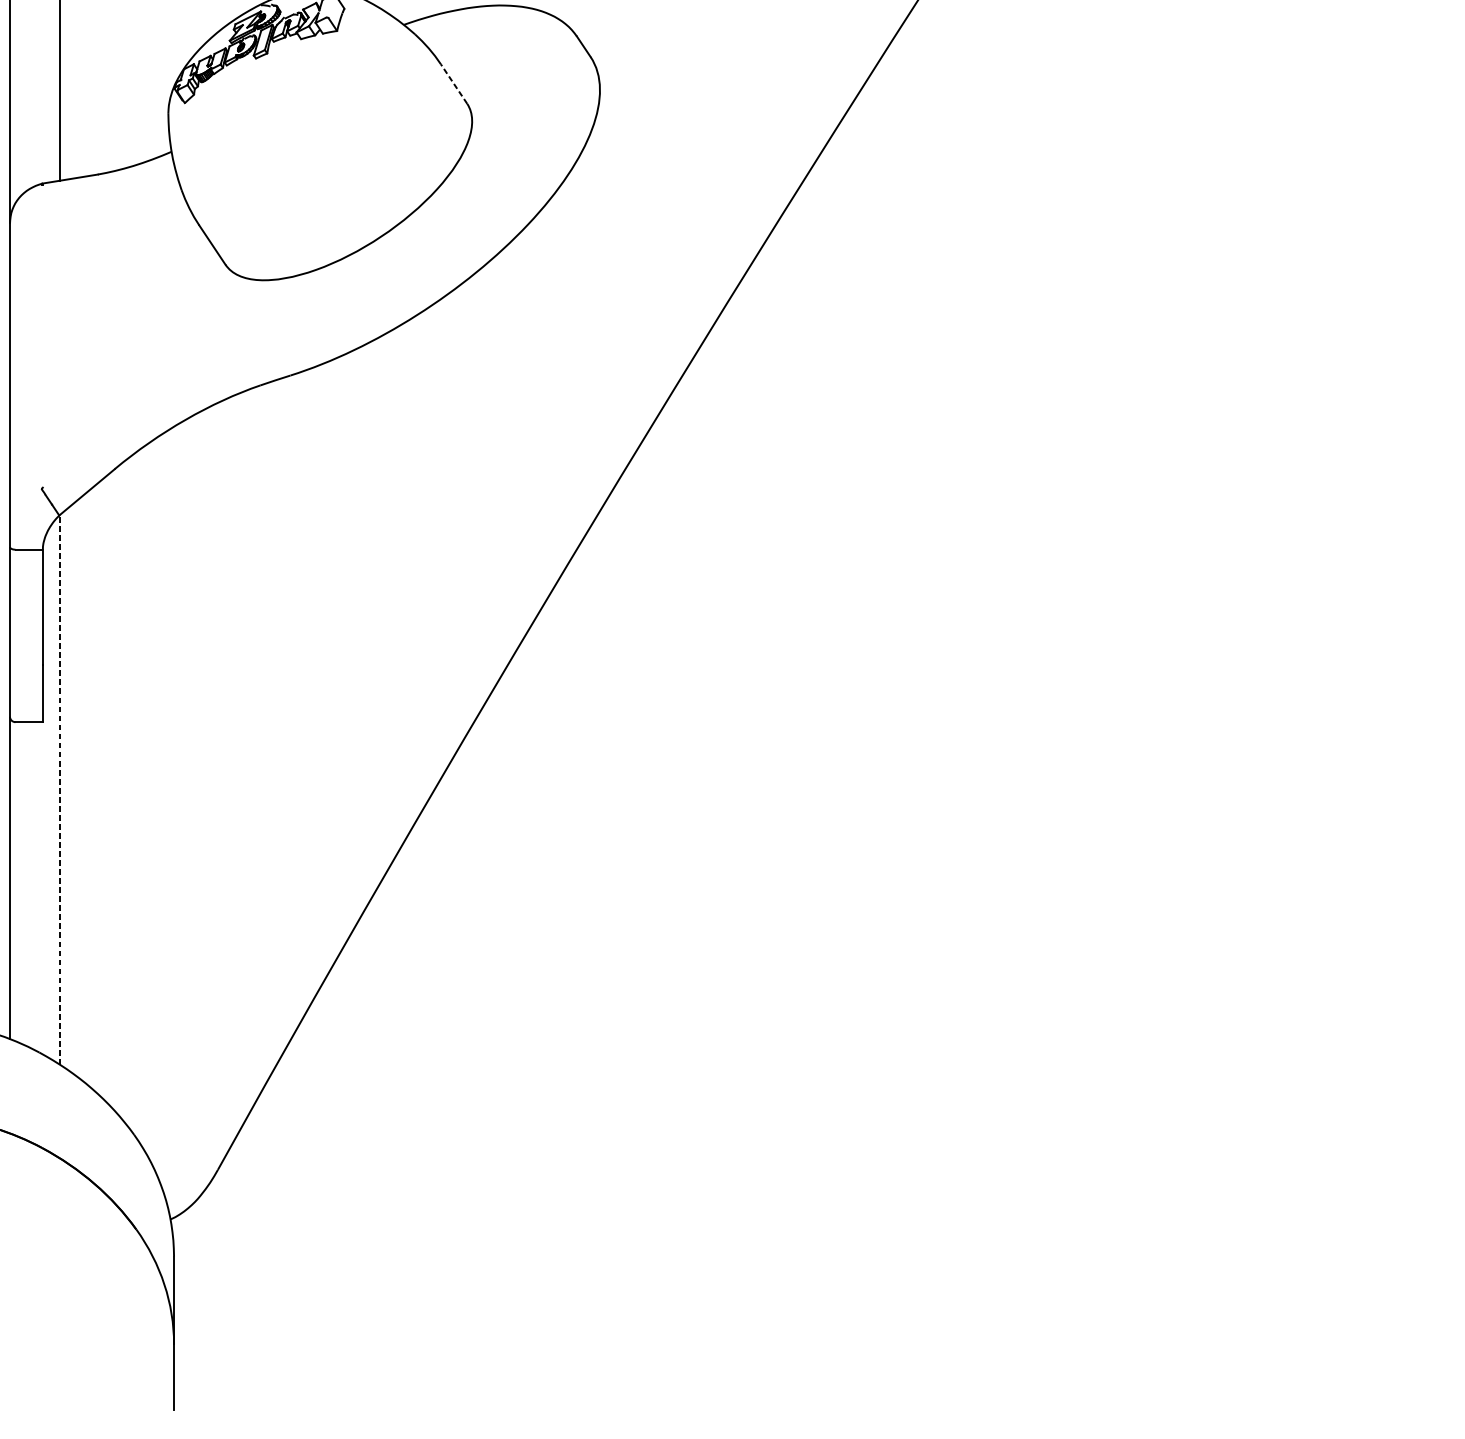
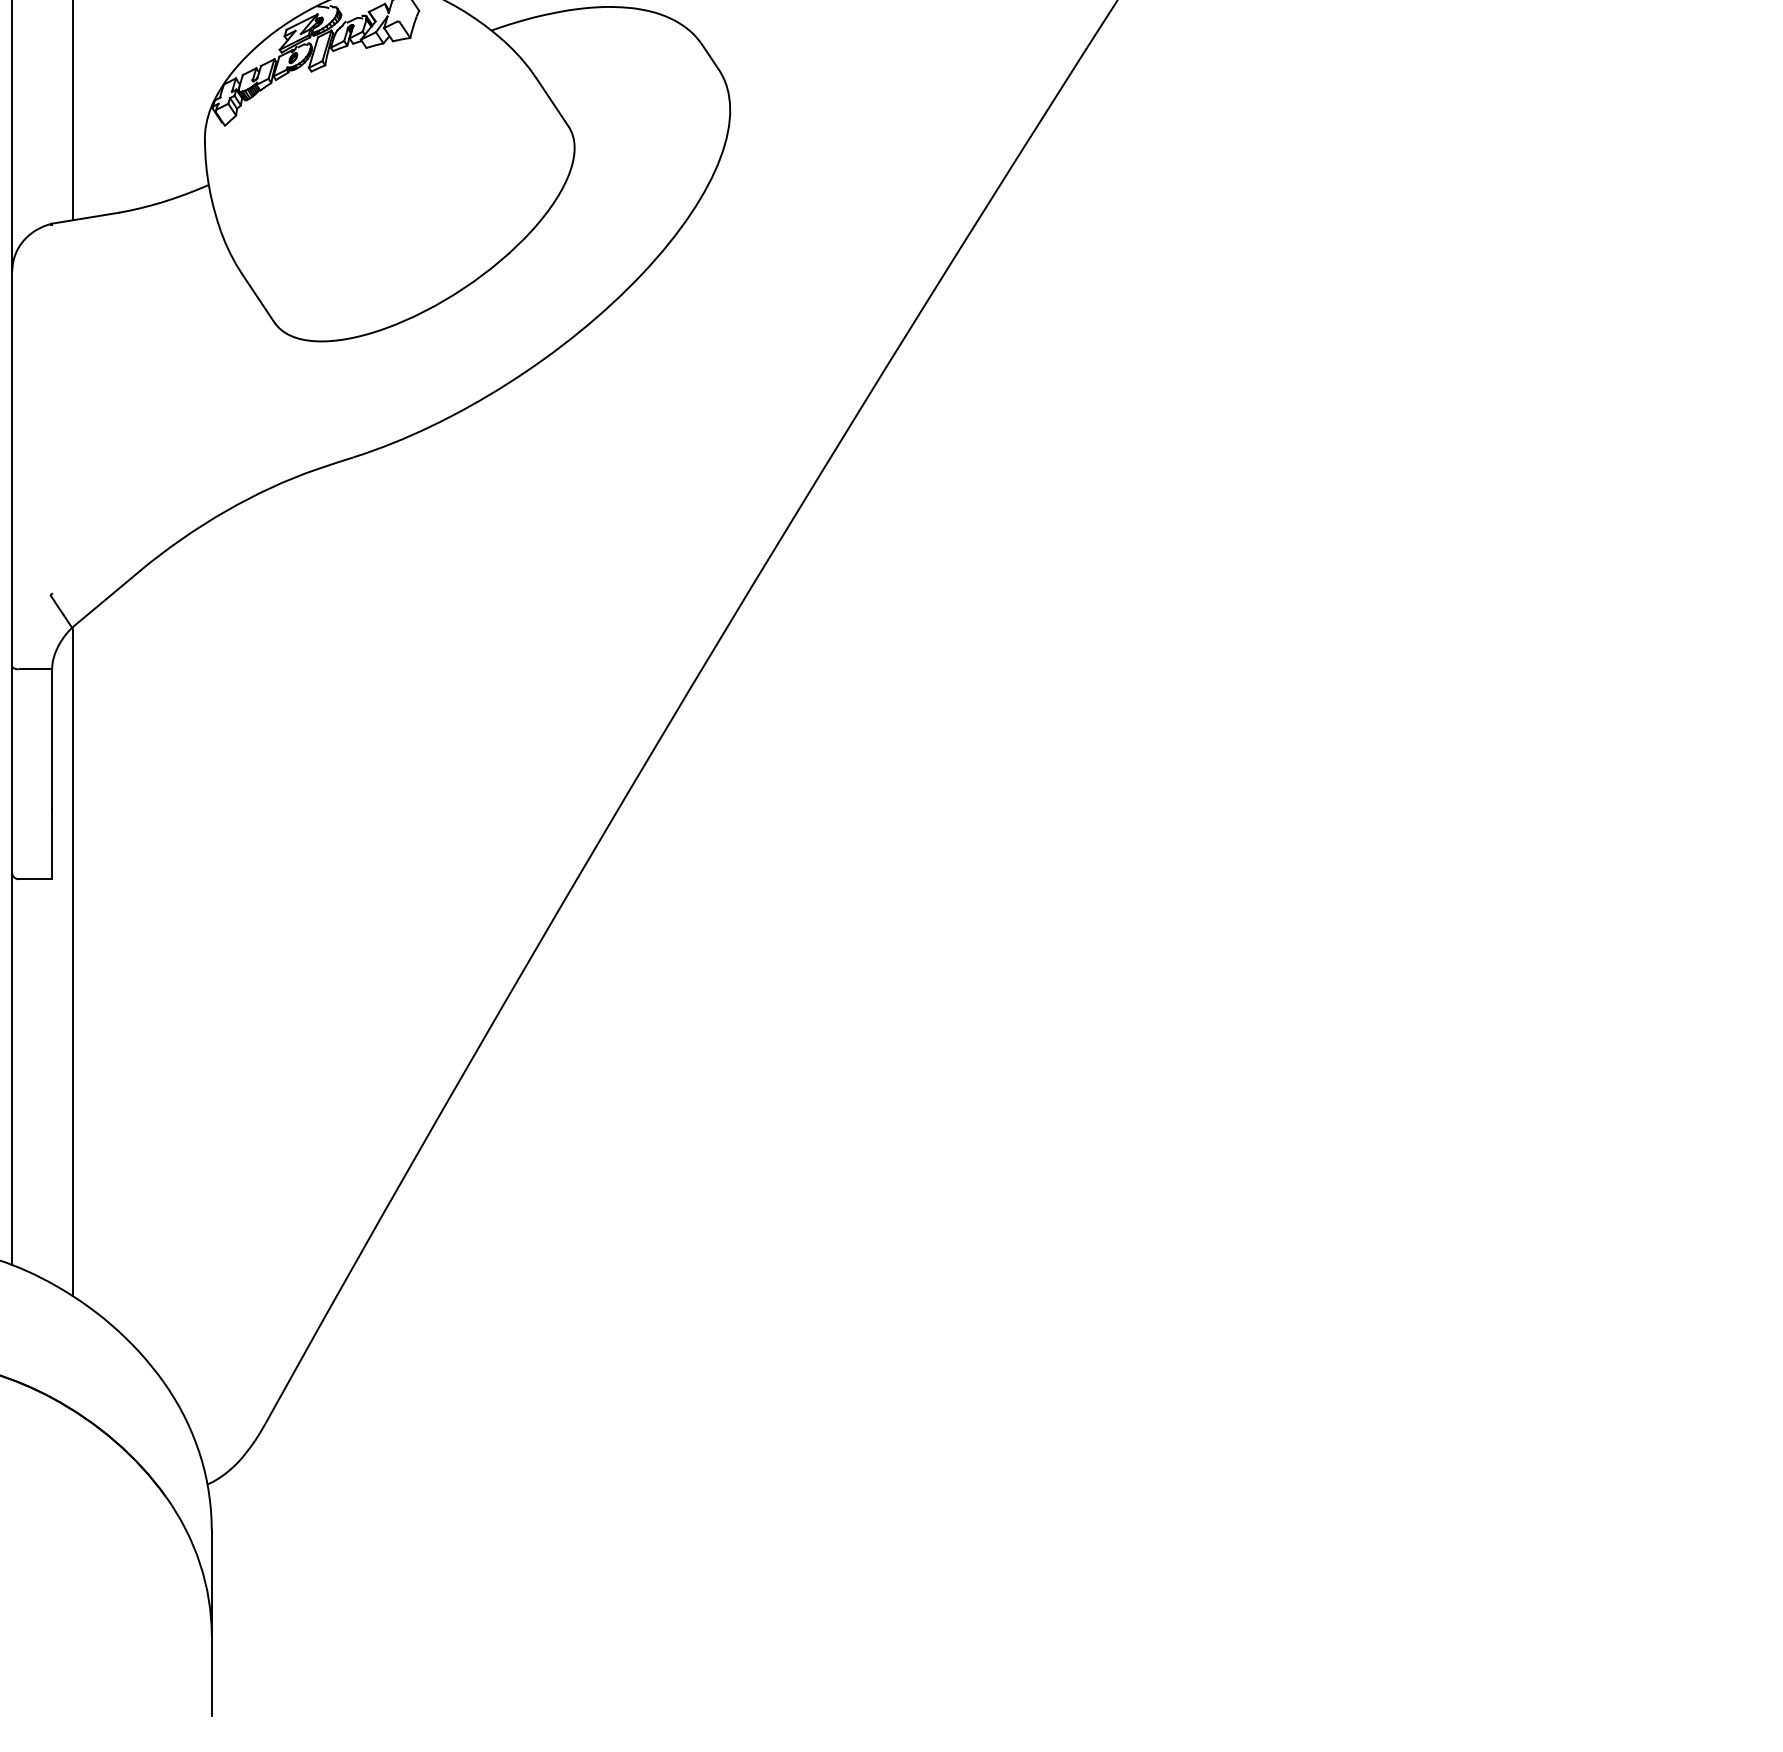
line: (453, 83) -> (552, 102), dashed -> solid
line: (60, 789) -> (73, 961), dashed -> solid

